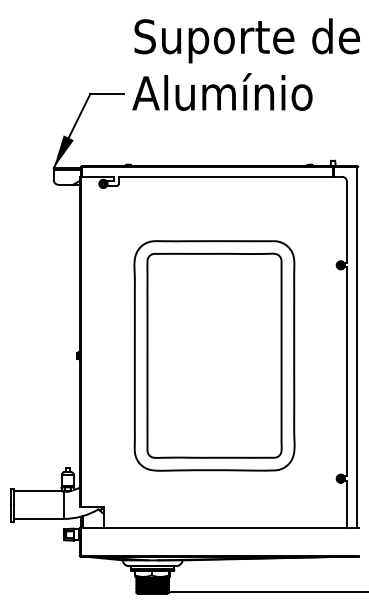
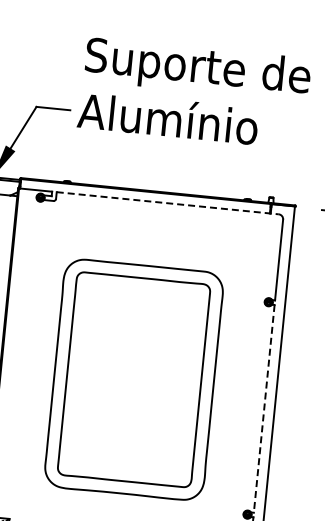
line: (230, 176) -> (167, 202), solid -> dashed
line: (346, 372) -> (263, 409), solid -> dashed

